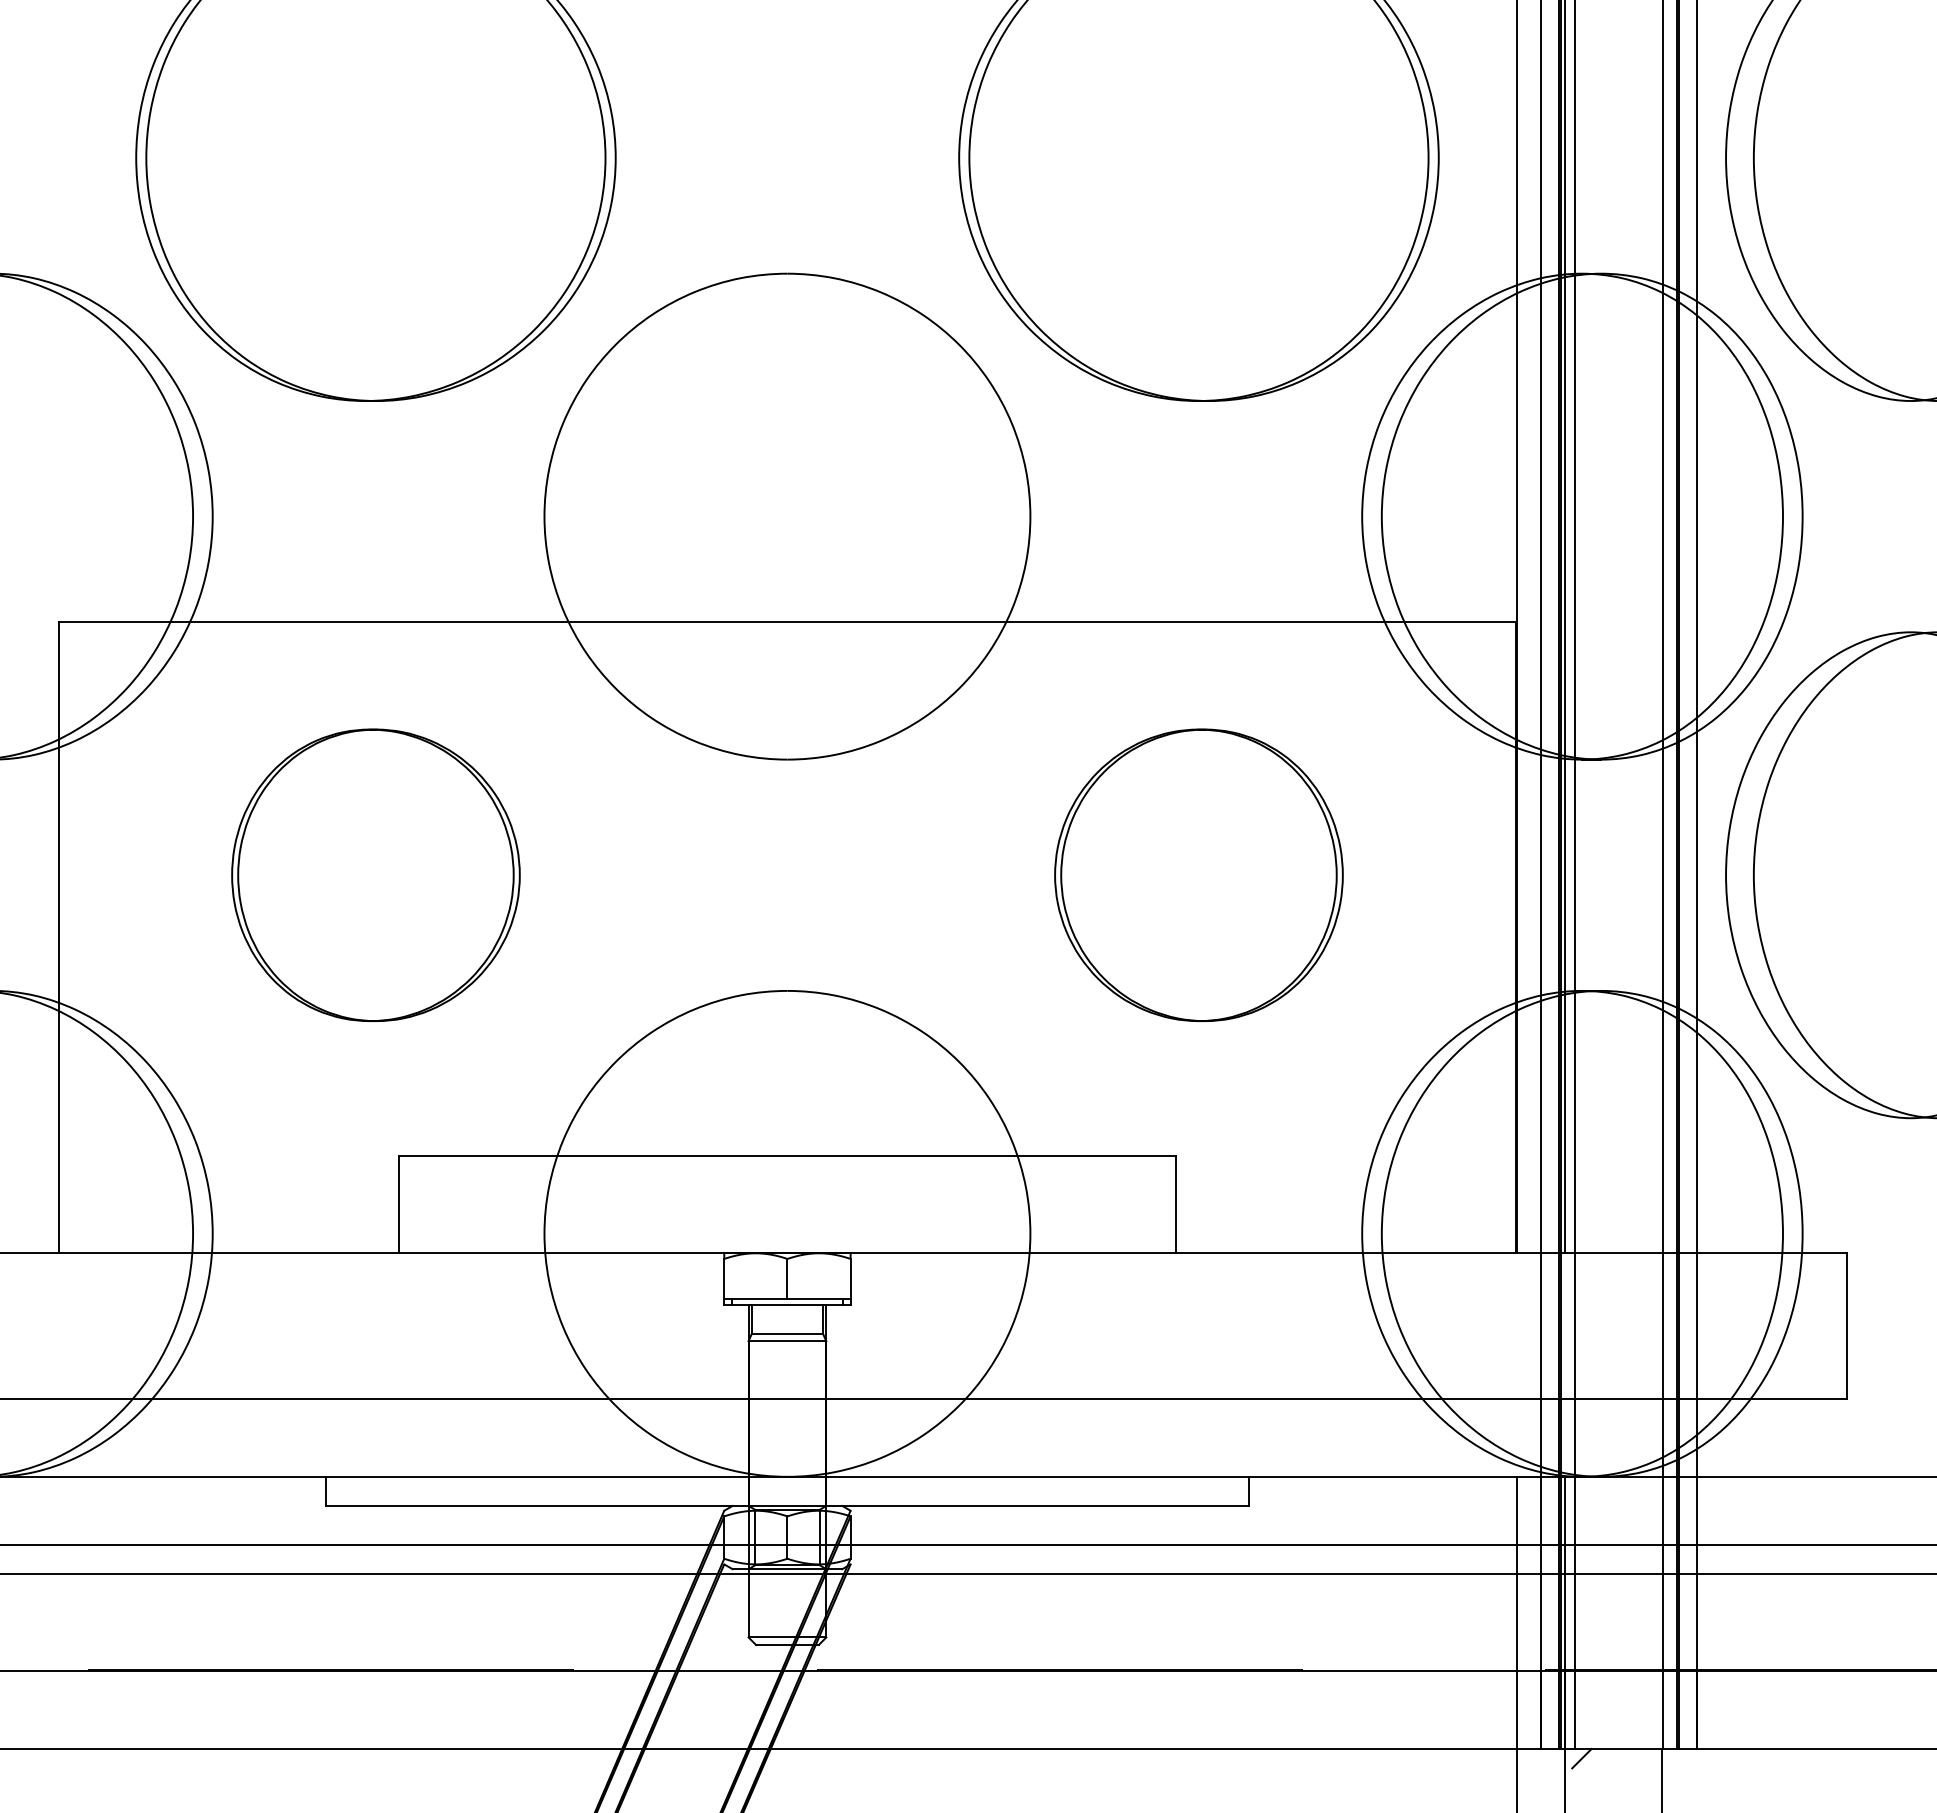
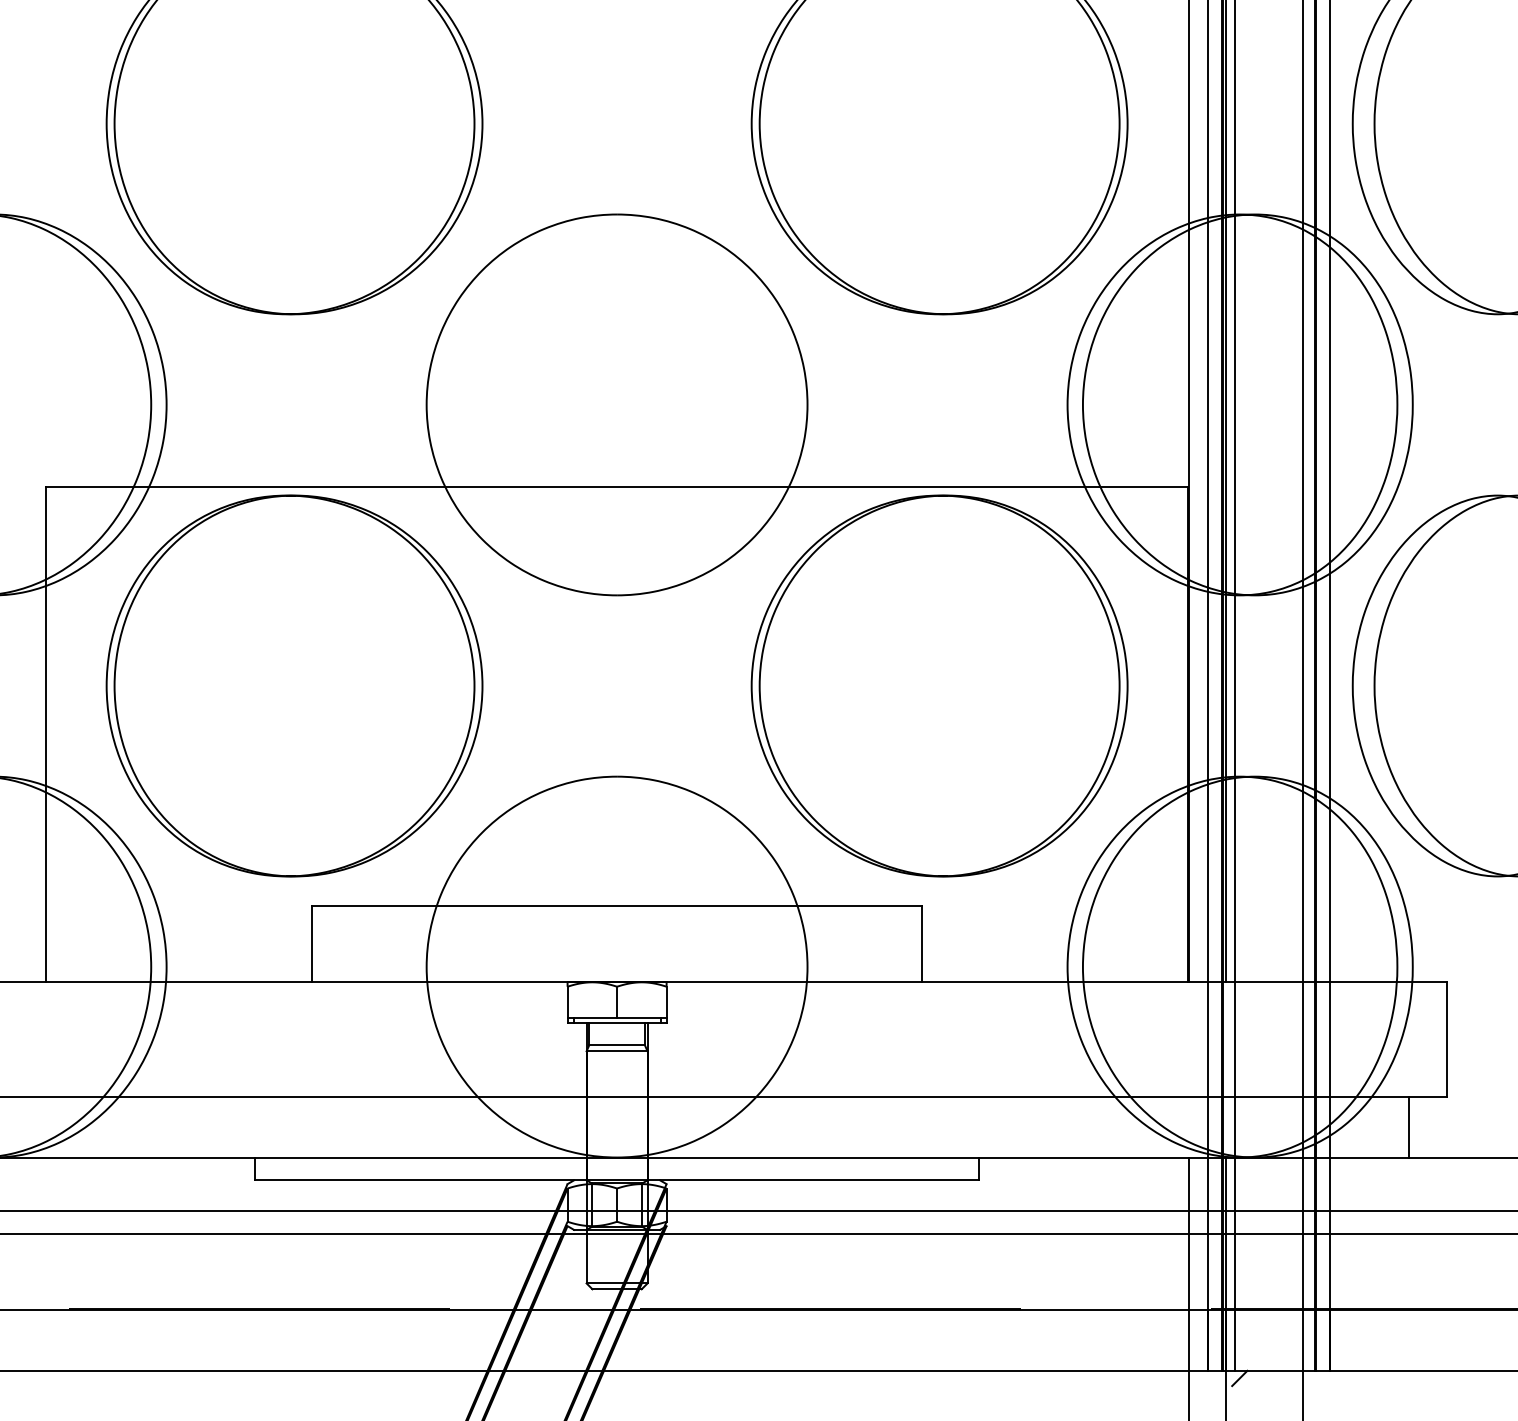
part: (375, 875) -> (294, 686), size x1.67
part: (1198, 875) -> (939, 686), size x1.67
line: (1798, 1437) -> (1409, 1126), added

